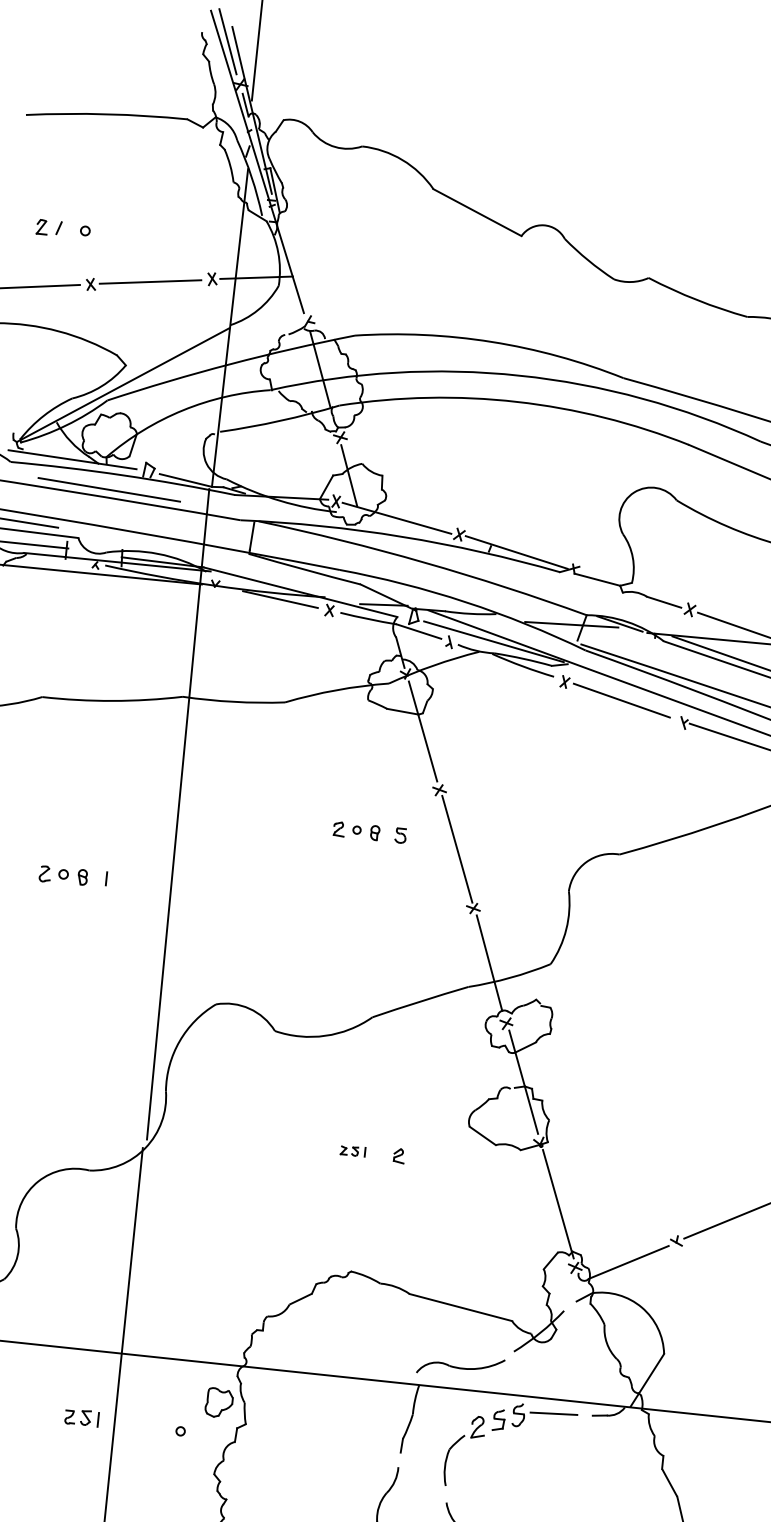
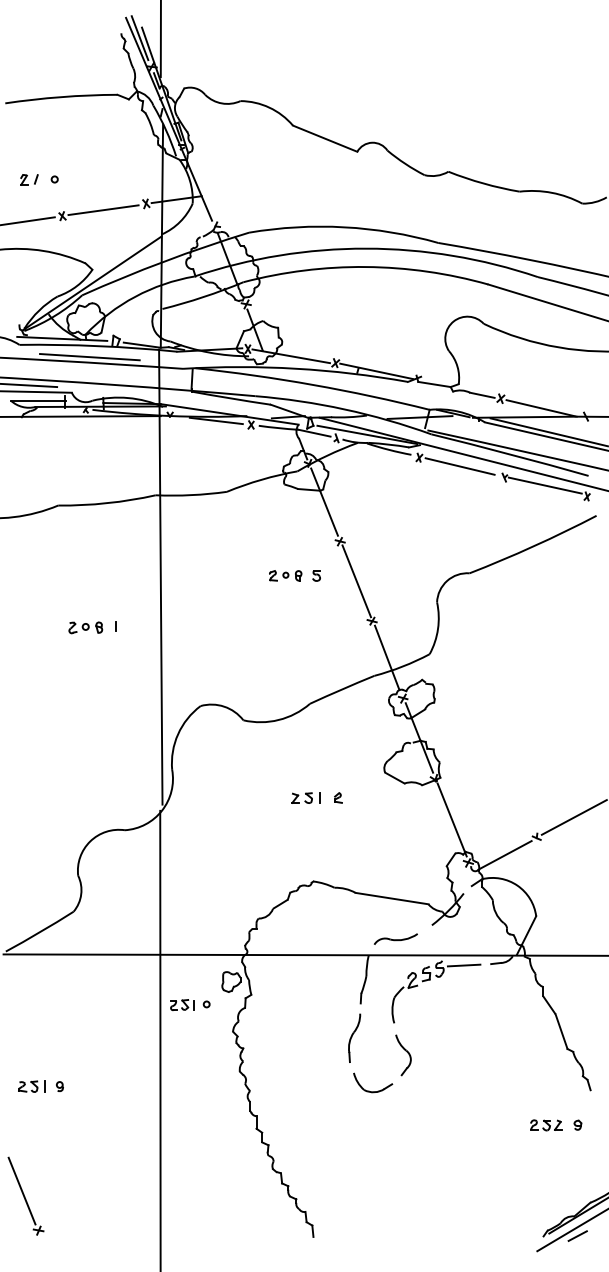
part: (352, 1150) -> (305, 797), size x1.67
part: (459, 1365) -> (395, 938), size x0.71
part: (82, 1416) -> (182, 1004), moved

